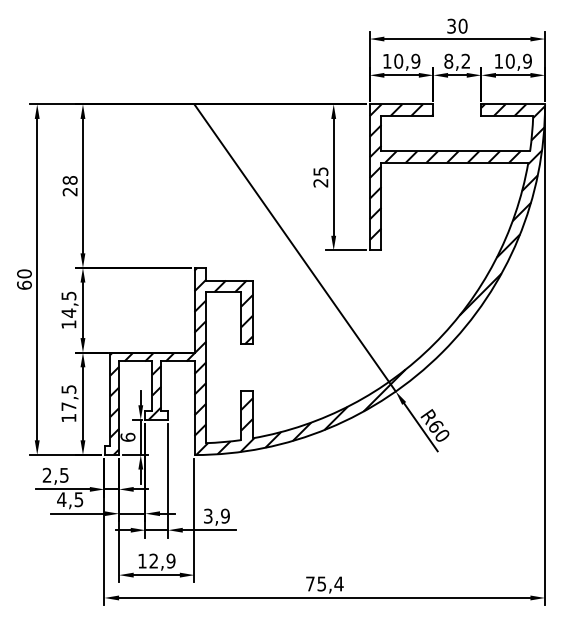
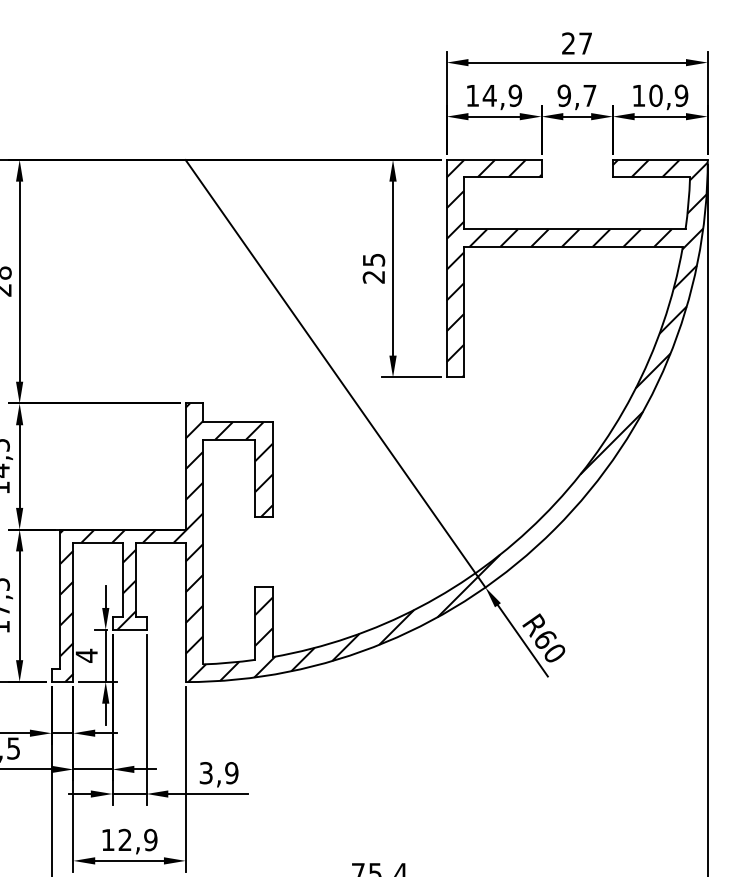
text: (457, 25) -> (577, 42), 30 -> 27
text: (398, 60) -> (489, 94), 10,9 -> 14,9
text: (457, 60) -> (577, 94), 8,2 -> 9,7
text: (127, 437) -> (85, 655), 6 -> 4

